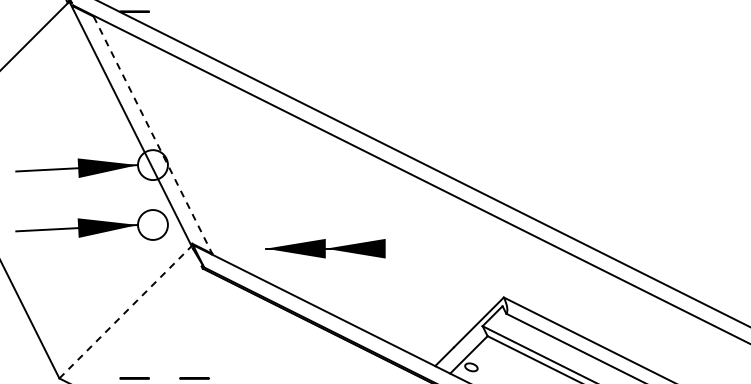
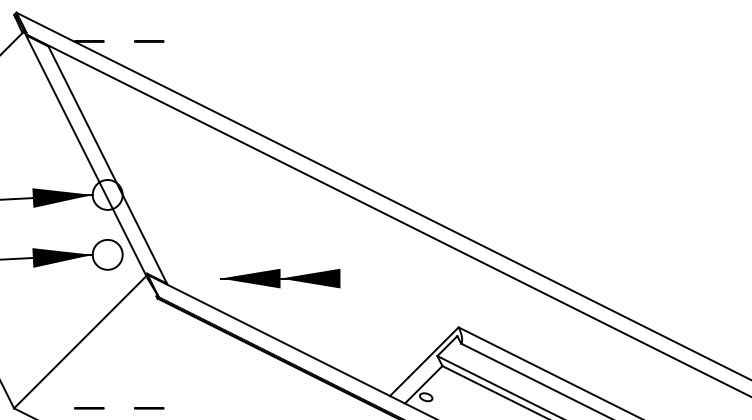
circle: (194, 11) -> (149, 41), added
line: (152, 135) -> (107, 165), dashed -> solid
line: (125, 312) -> (80, 342), dashed -> solid

